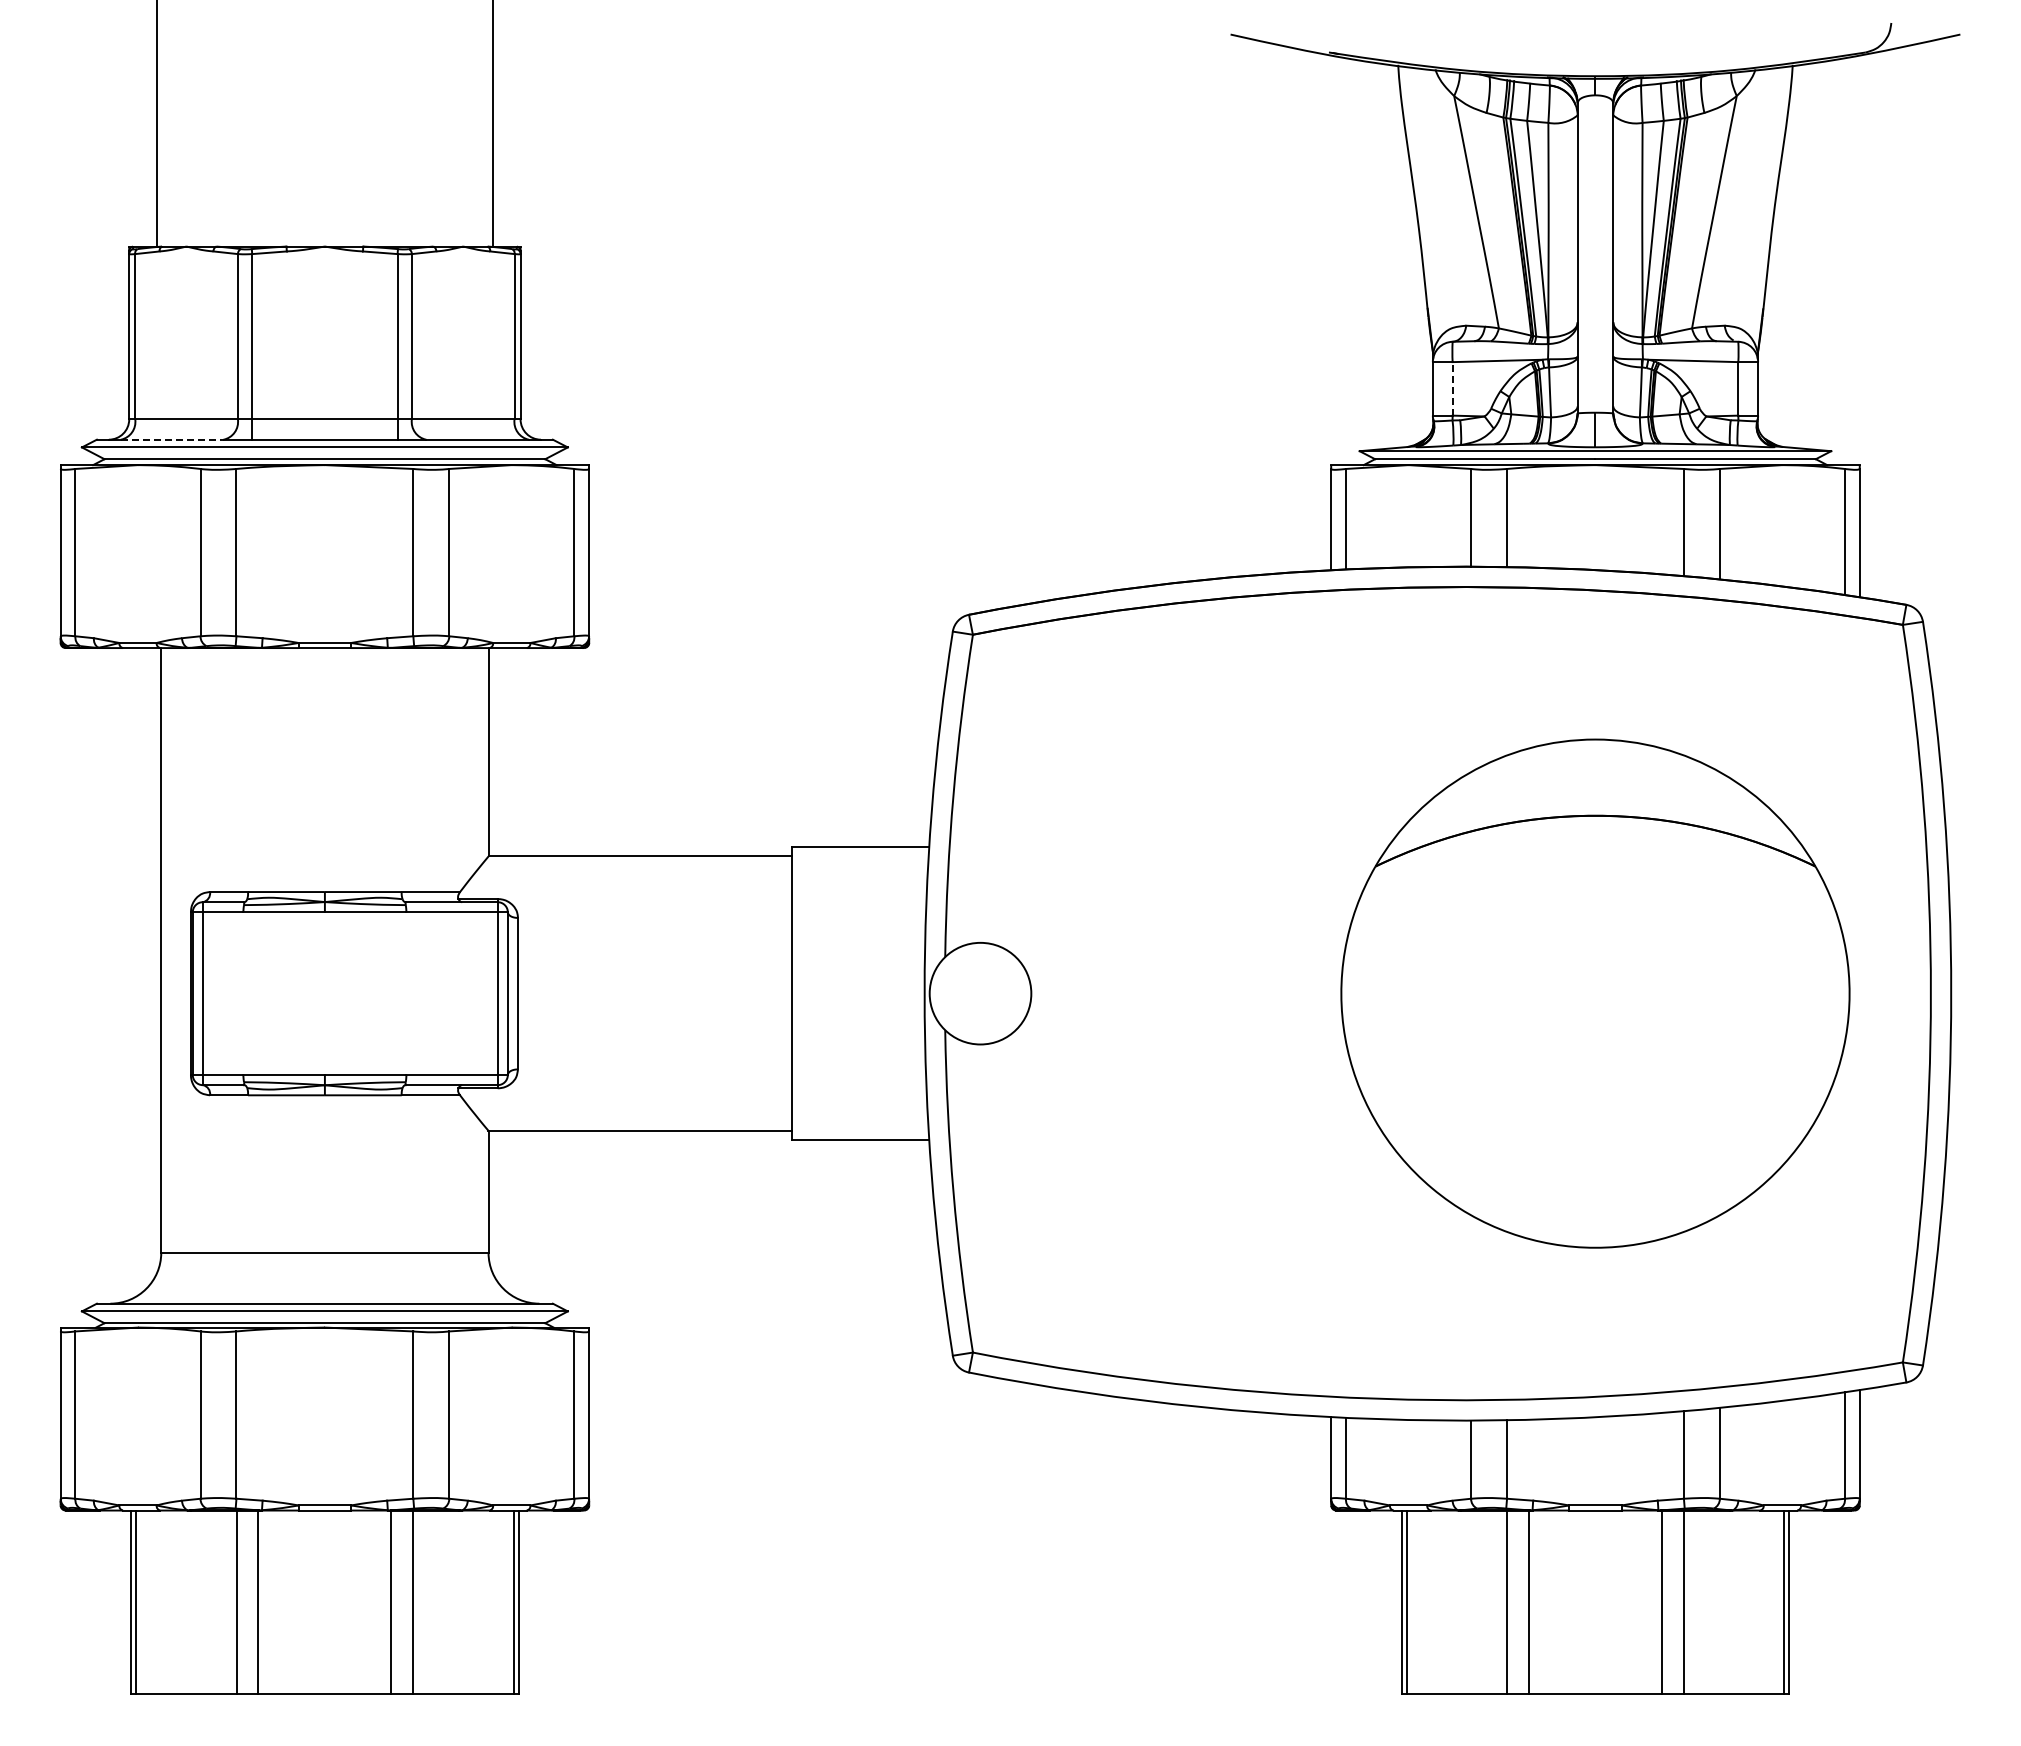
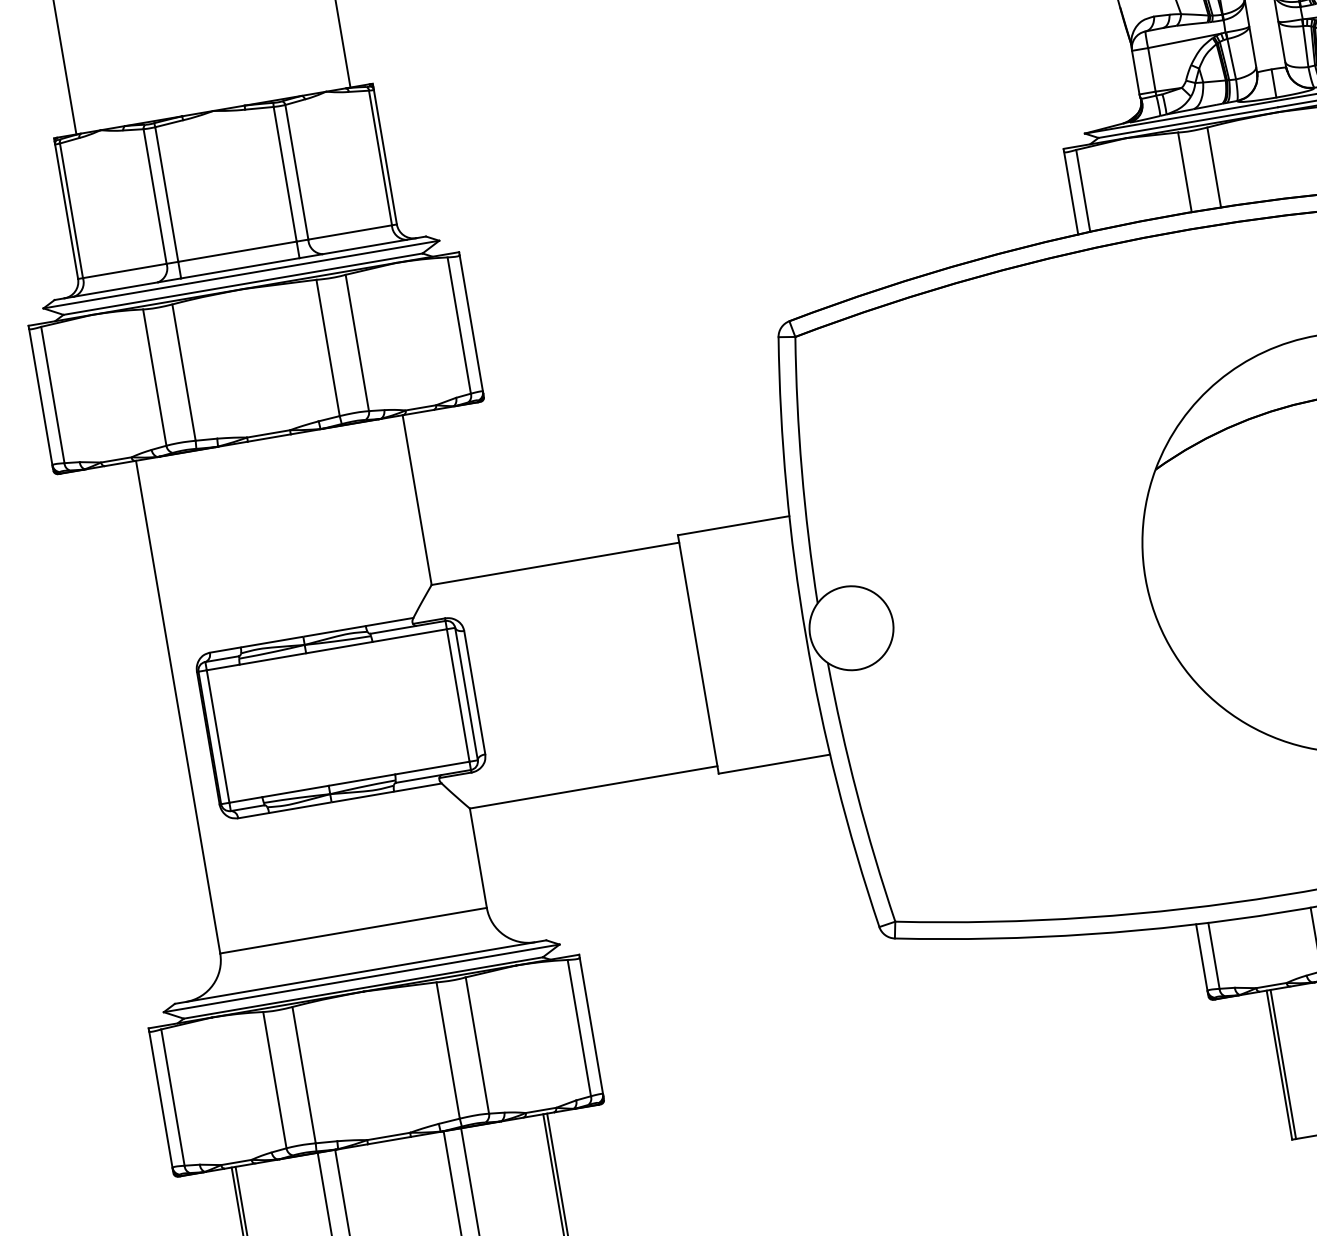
line: (1452, 388) -> (1151, 69), dashed -> solid
line: (172, 439) -> (116, 289), dashed -> solid

